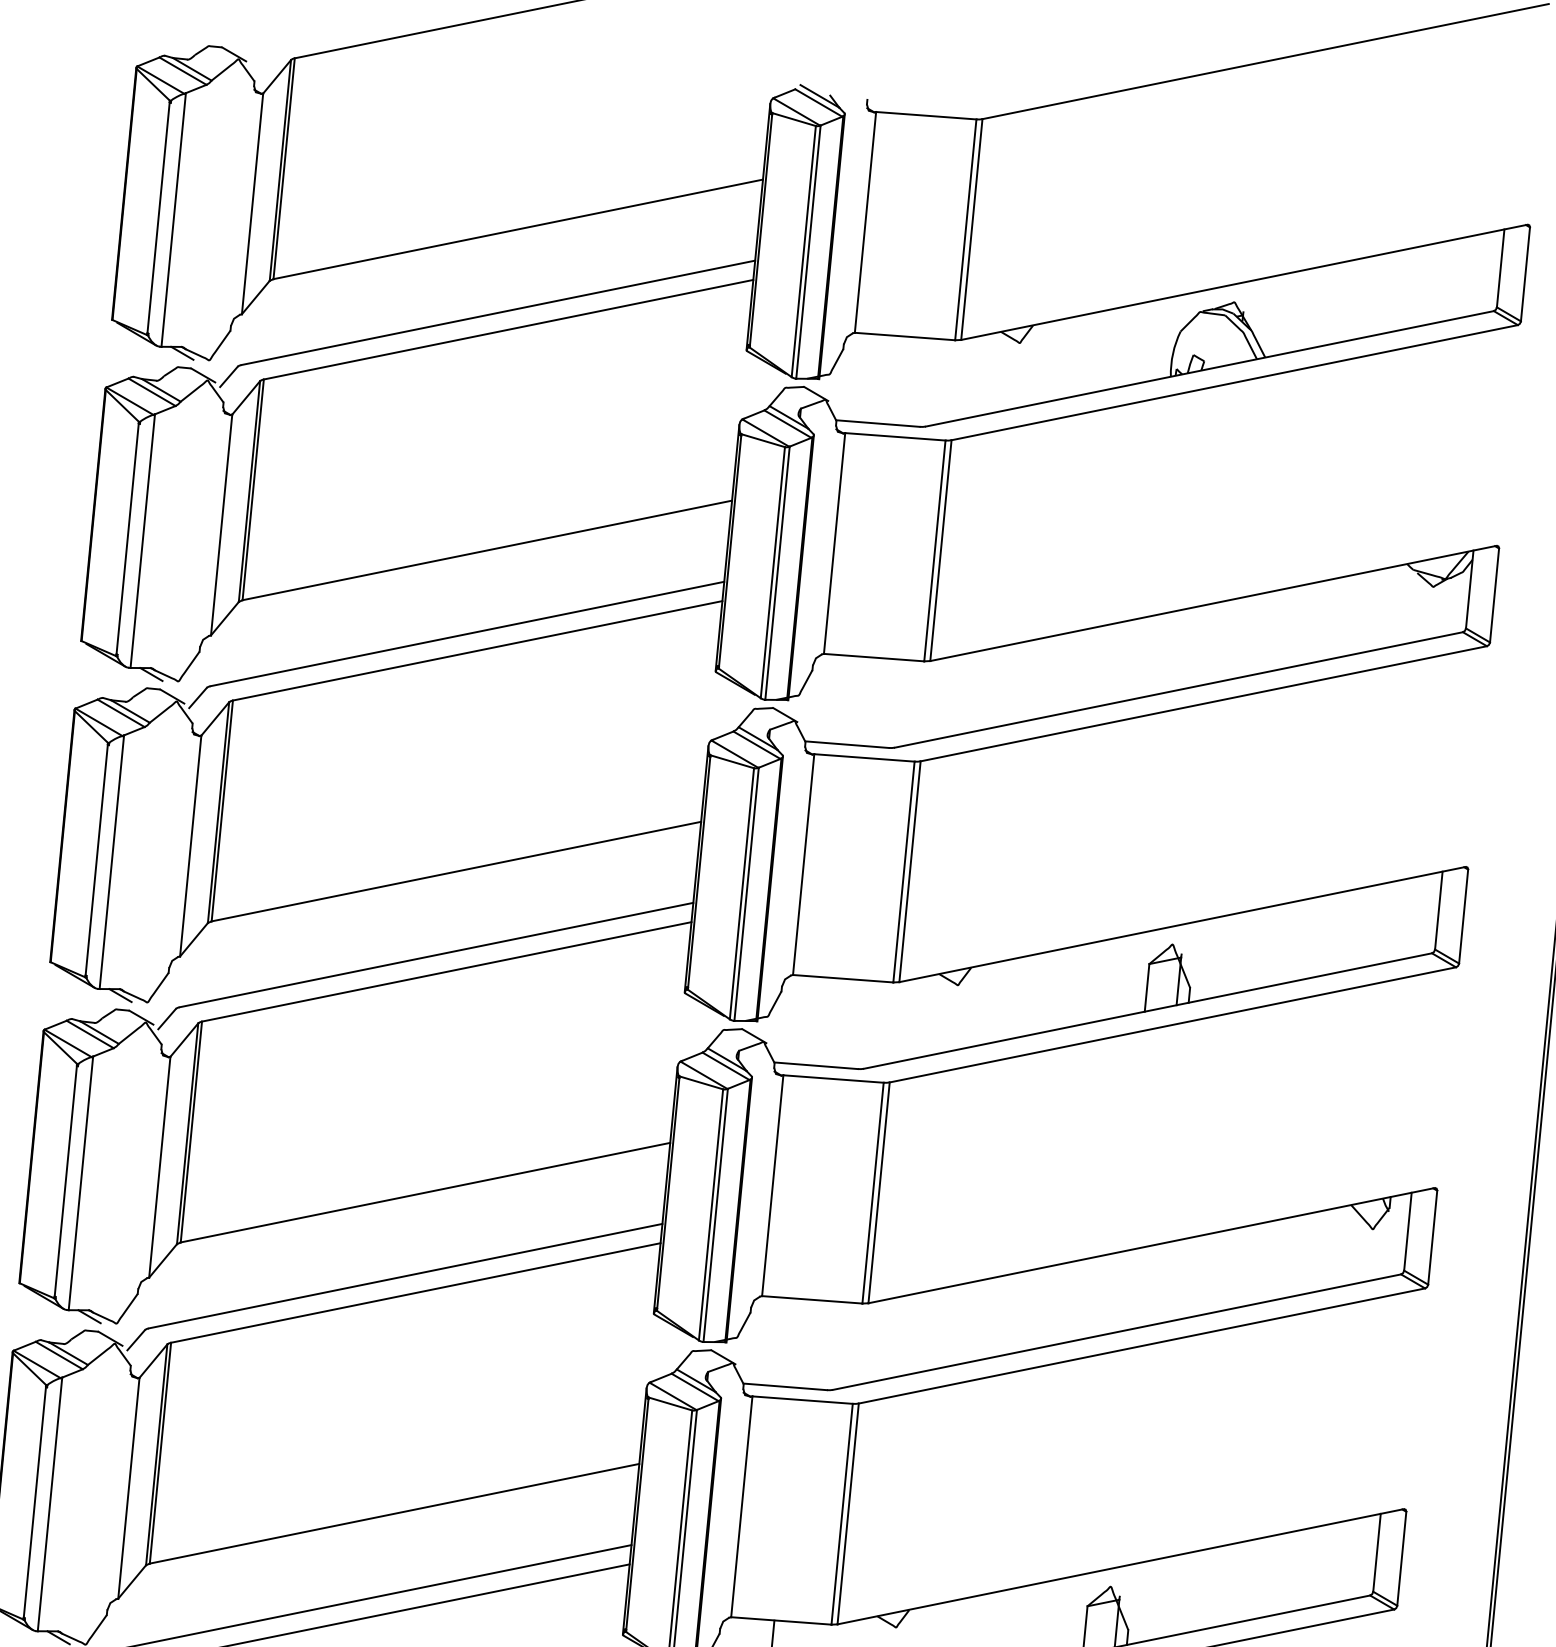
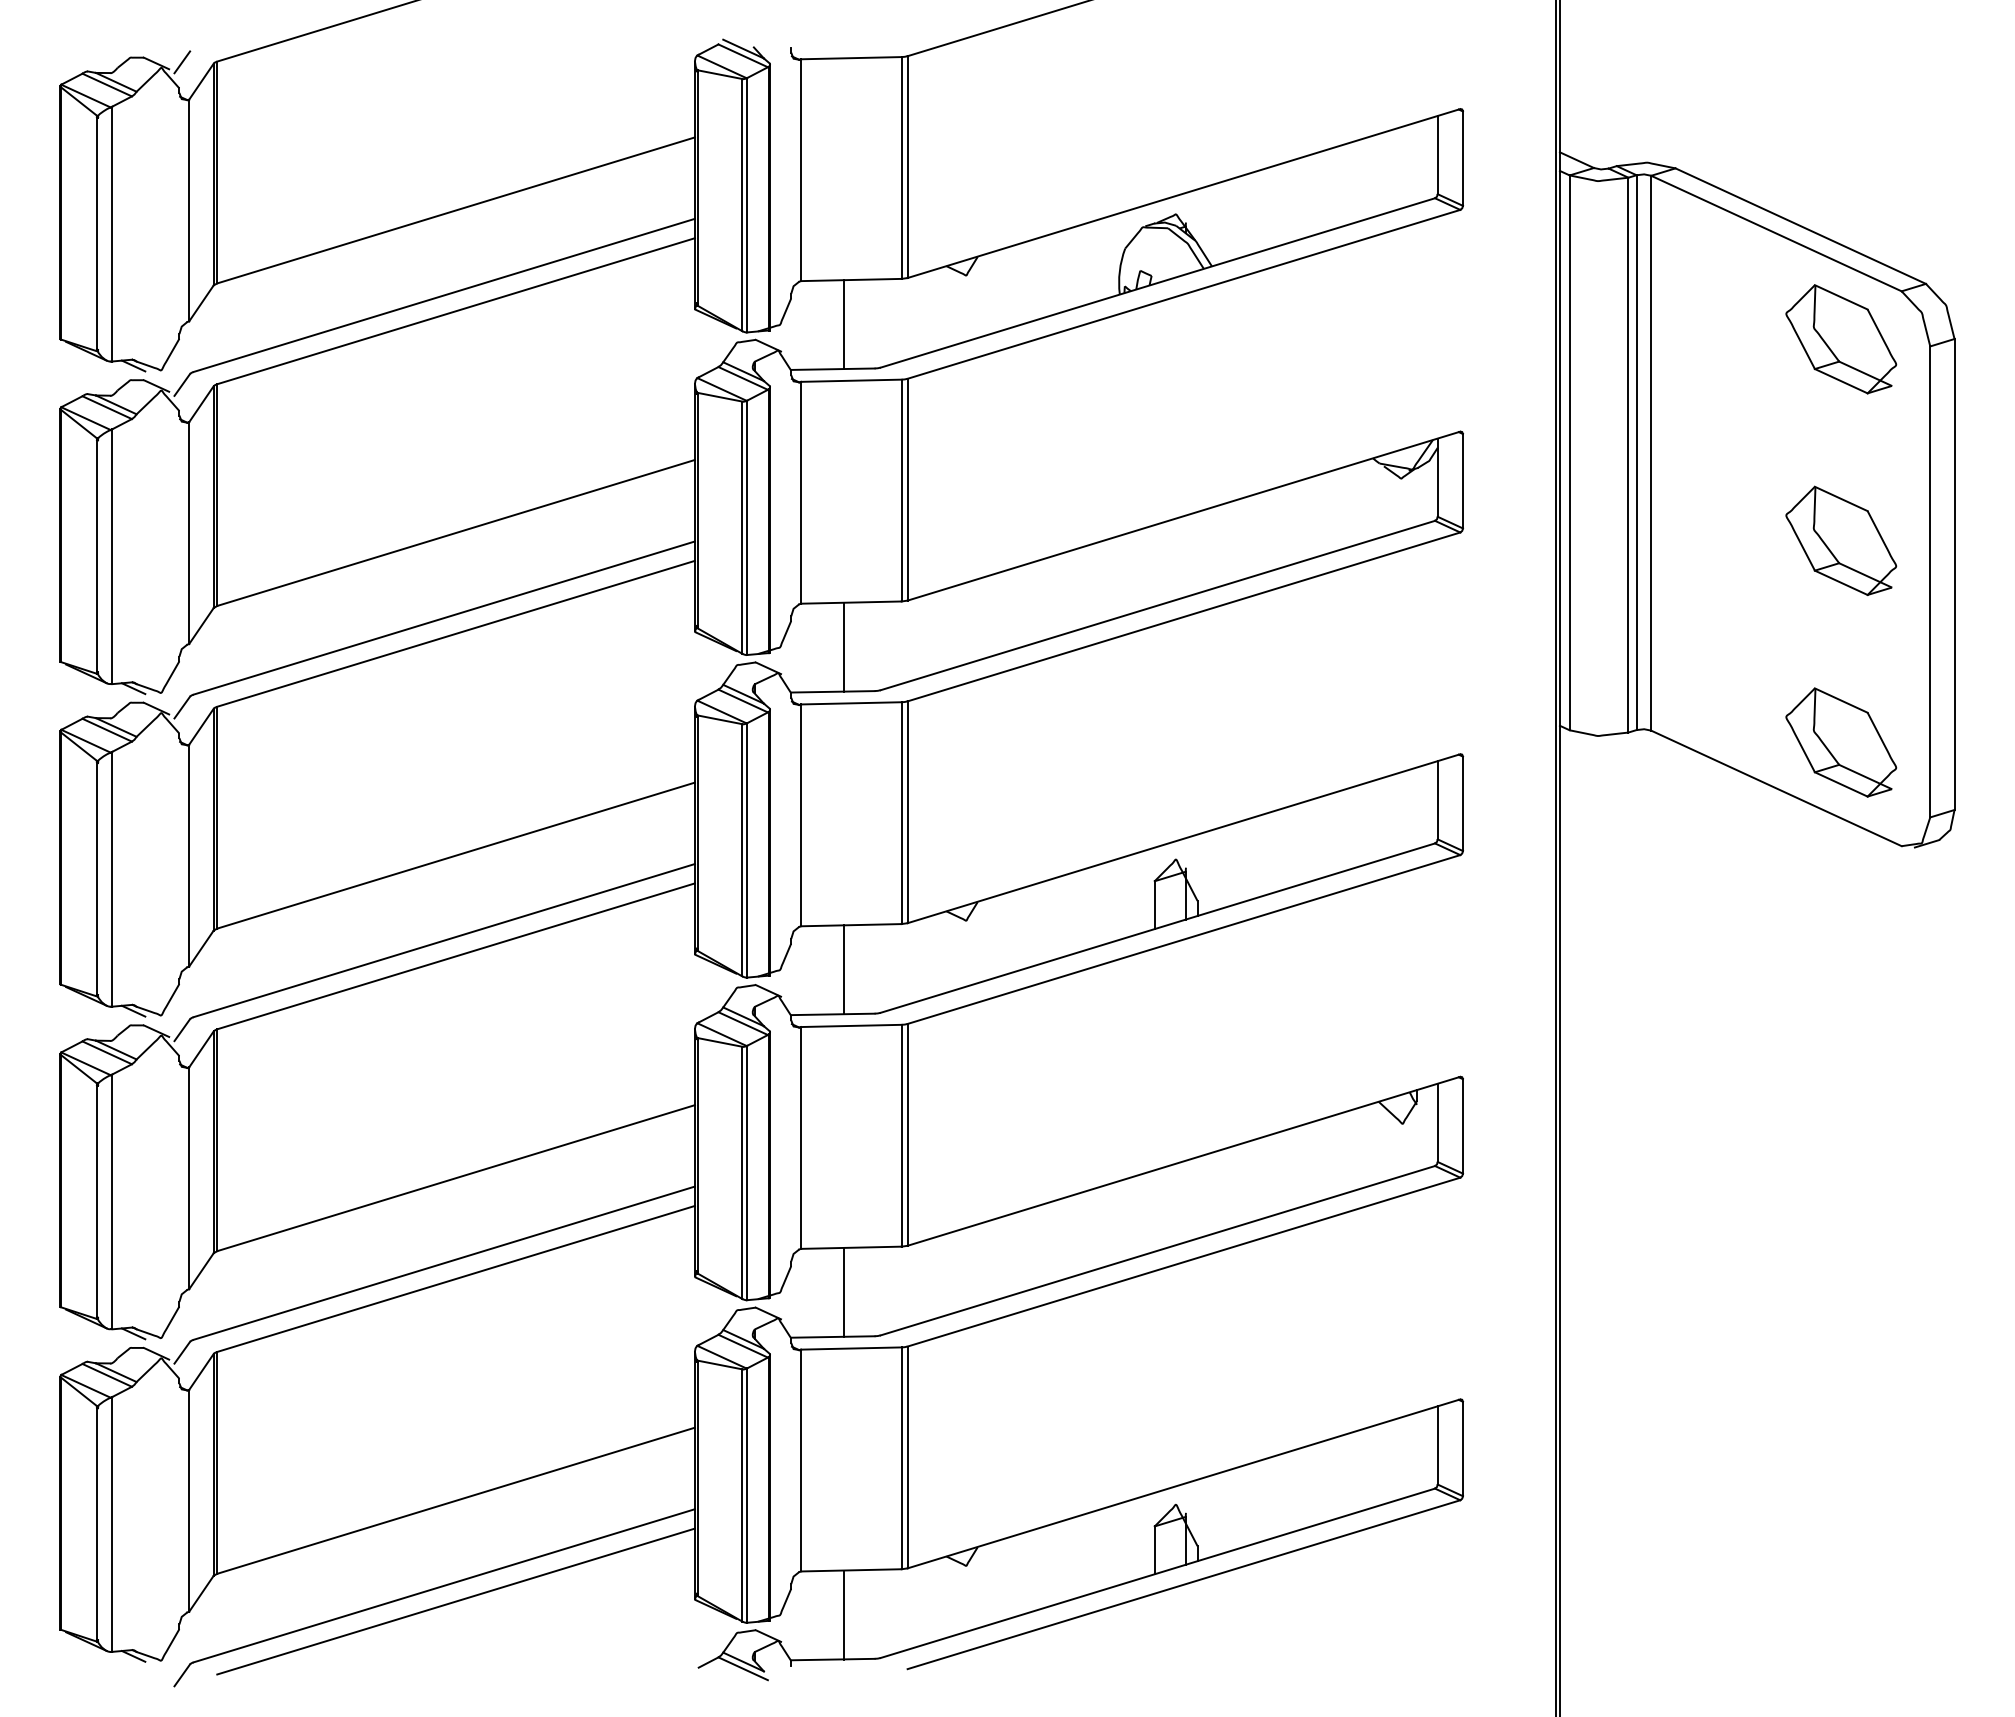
line: (260, 55) -> (182, 62), added
line: (893, 380) -> (844, 324), added
line: (863, 700) -> (844, 646), added
line: (832, 1022) -> (844, 969), added
line: (801, 1343) -> (844, 1292), added

